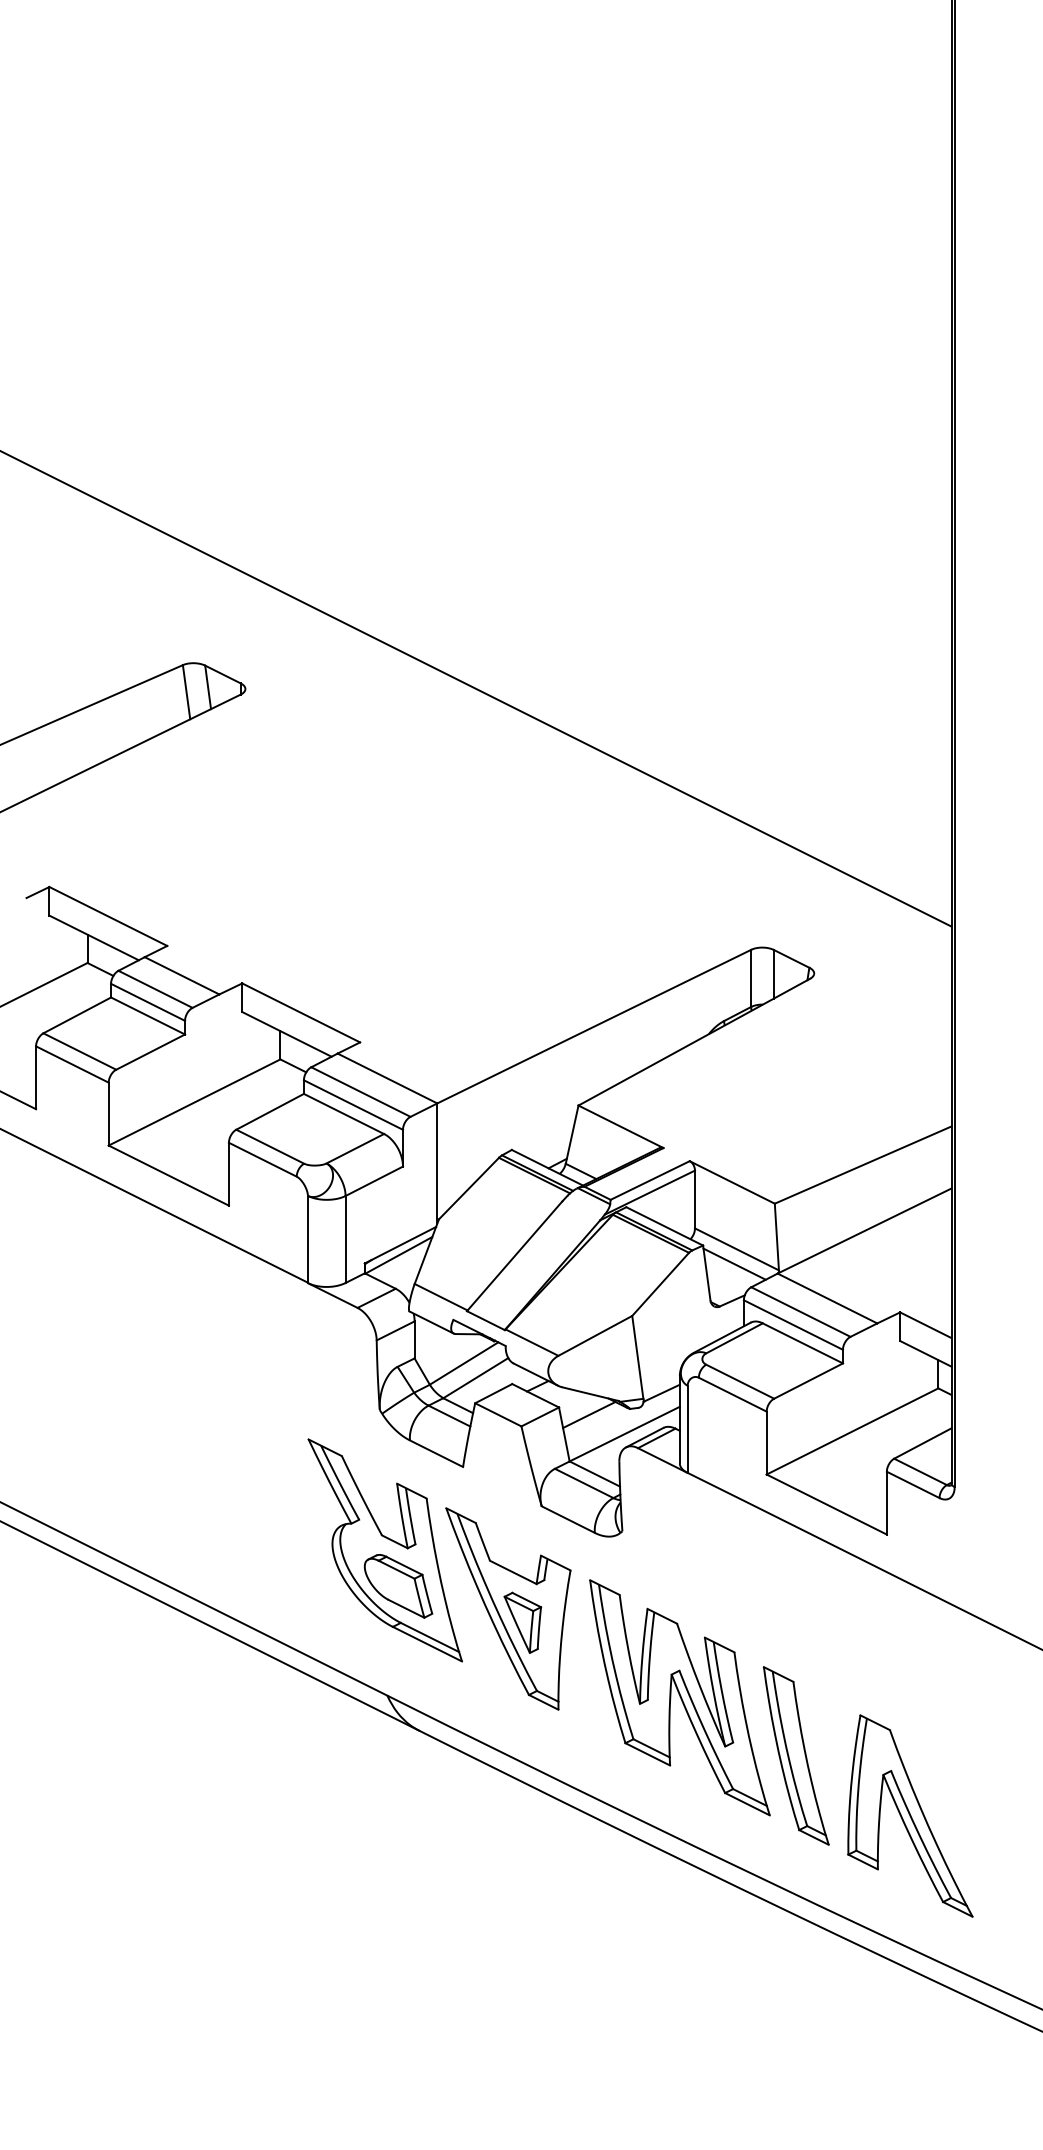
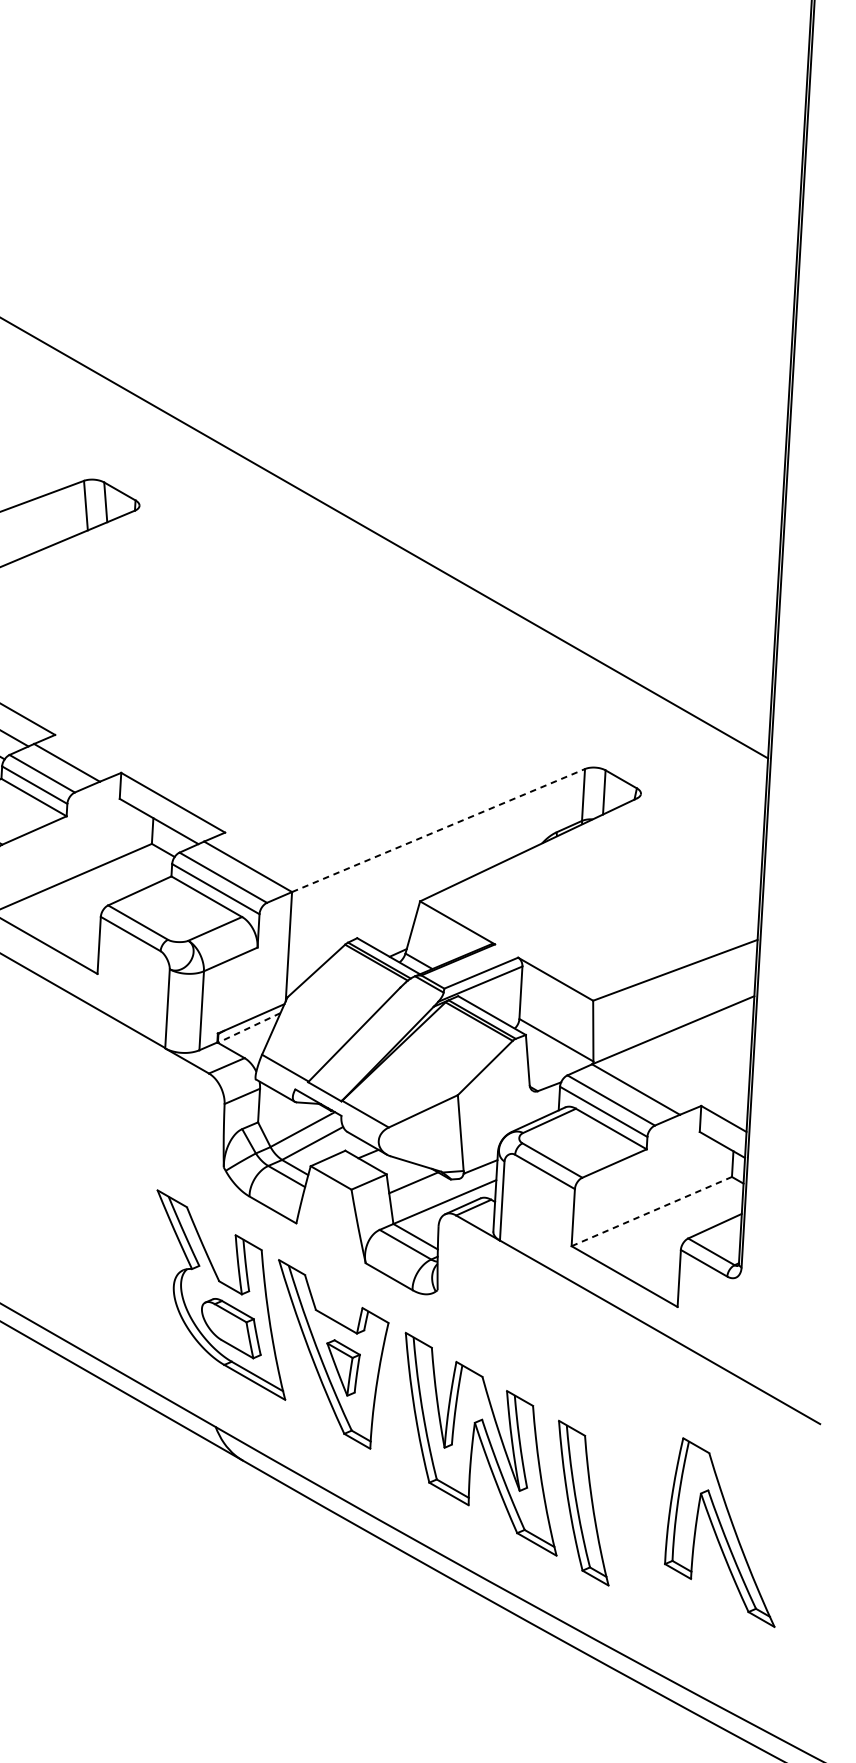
line: (594, 1026) -> (438, 830), solid -> dashed
line: (398, 1255) -> (248, 1028), solid -> dashed
line: (734, 1263) -> (553, 1052), removed
line: (852, 1431) -> (651, 1211), solid -> dashed
part: (910, 1815) -> (723, 1531), moved

